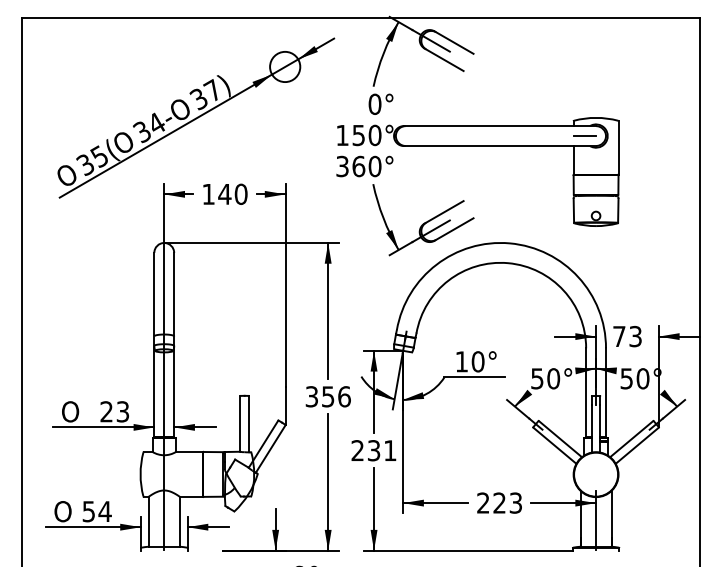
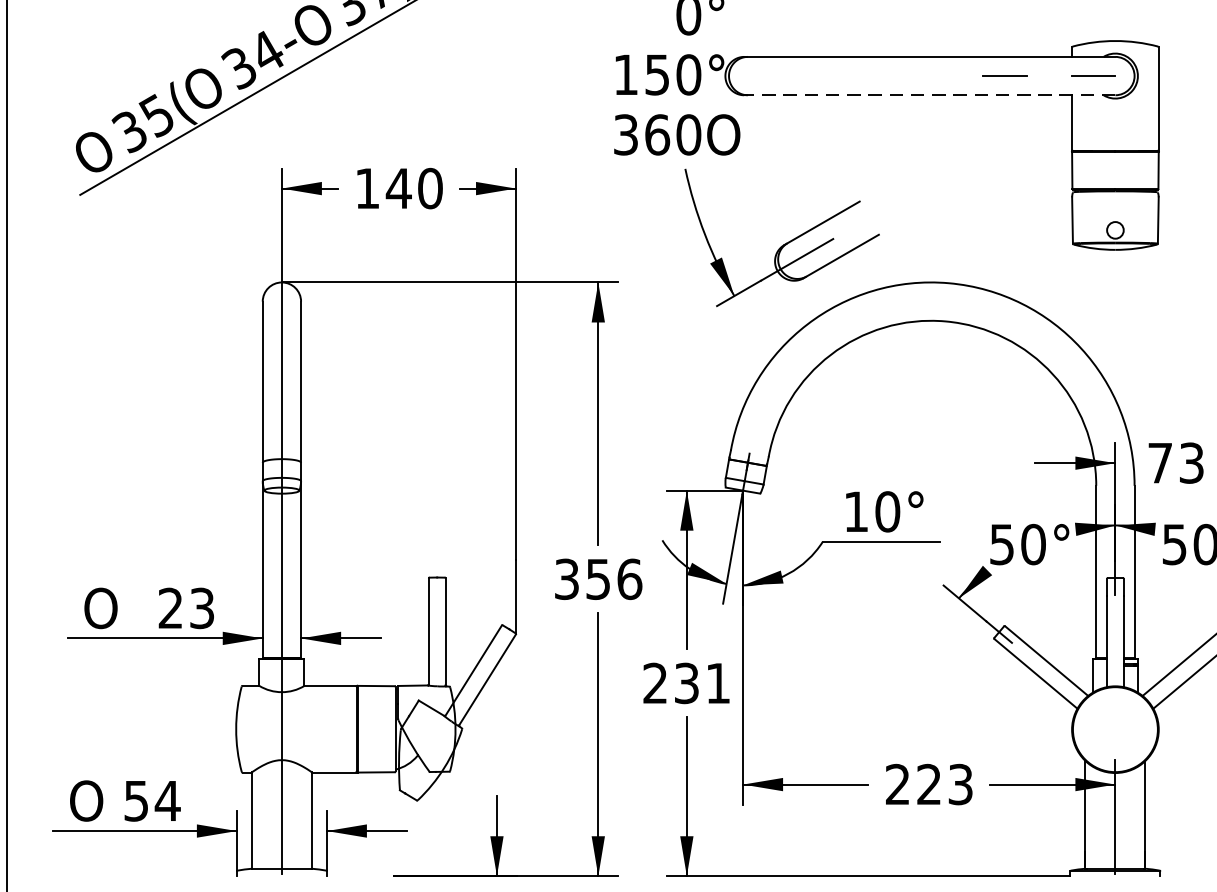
line: (538, 135) -> (1004, 74), added
line: (499, 146) -> (928, 96), solid -> dashed
text: (392, 166) -> (722, 134), ° -> O

